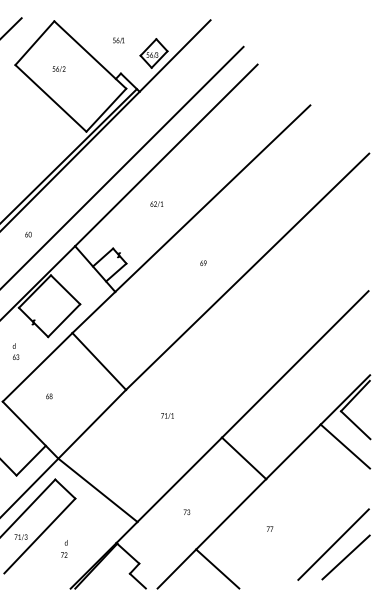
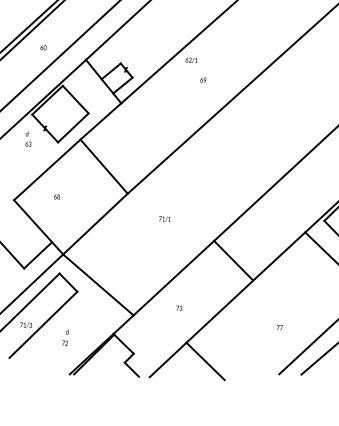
text: (156, 203) -> (191, 59), moved
text: (15, 351) -> (28, 138), moved
text: (269, 528) -> (279, 327), moved

